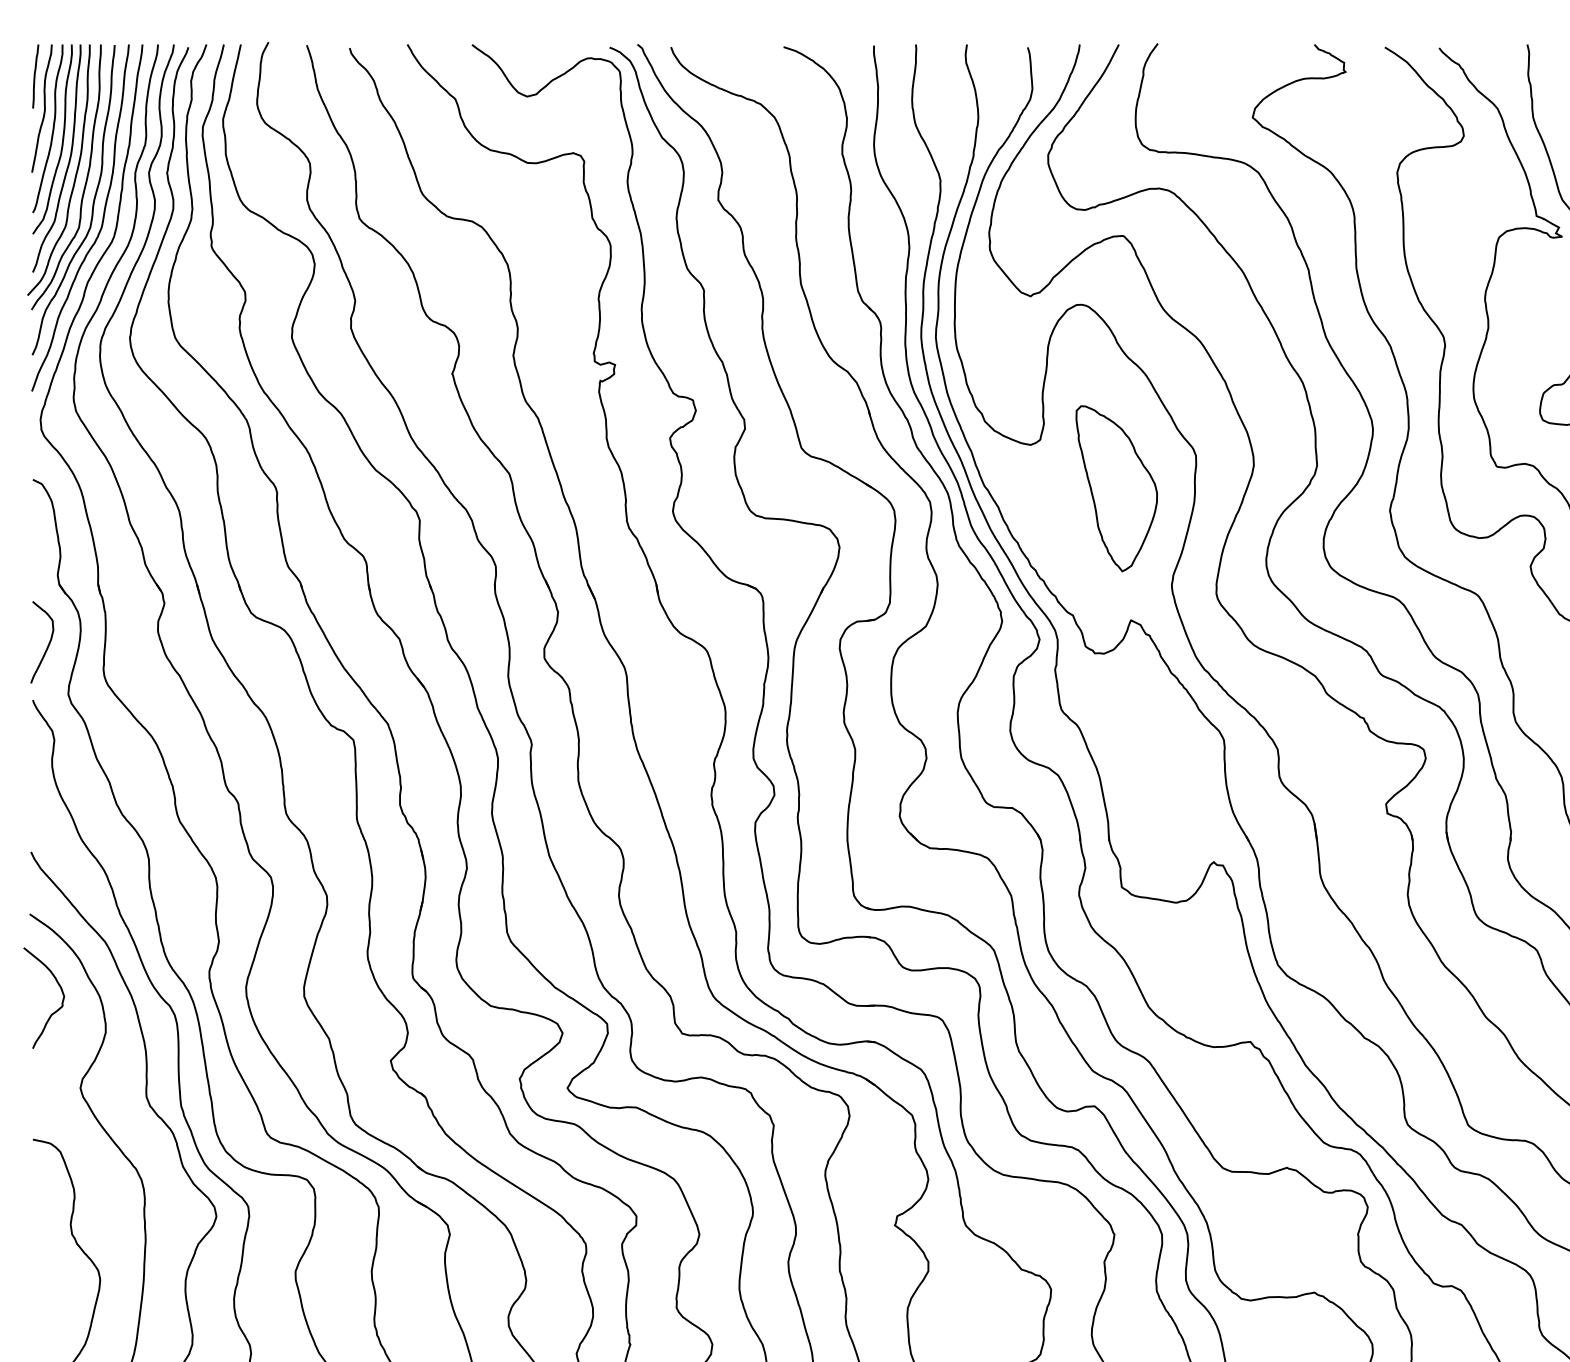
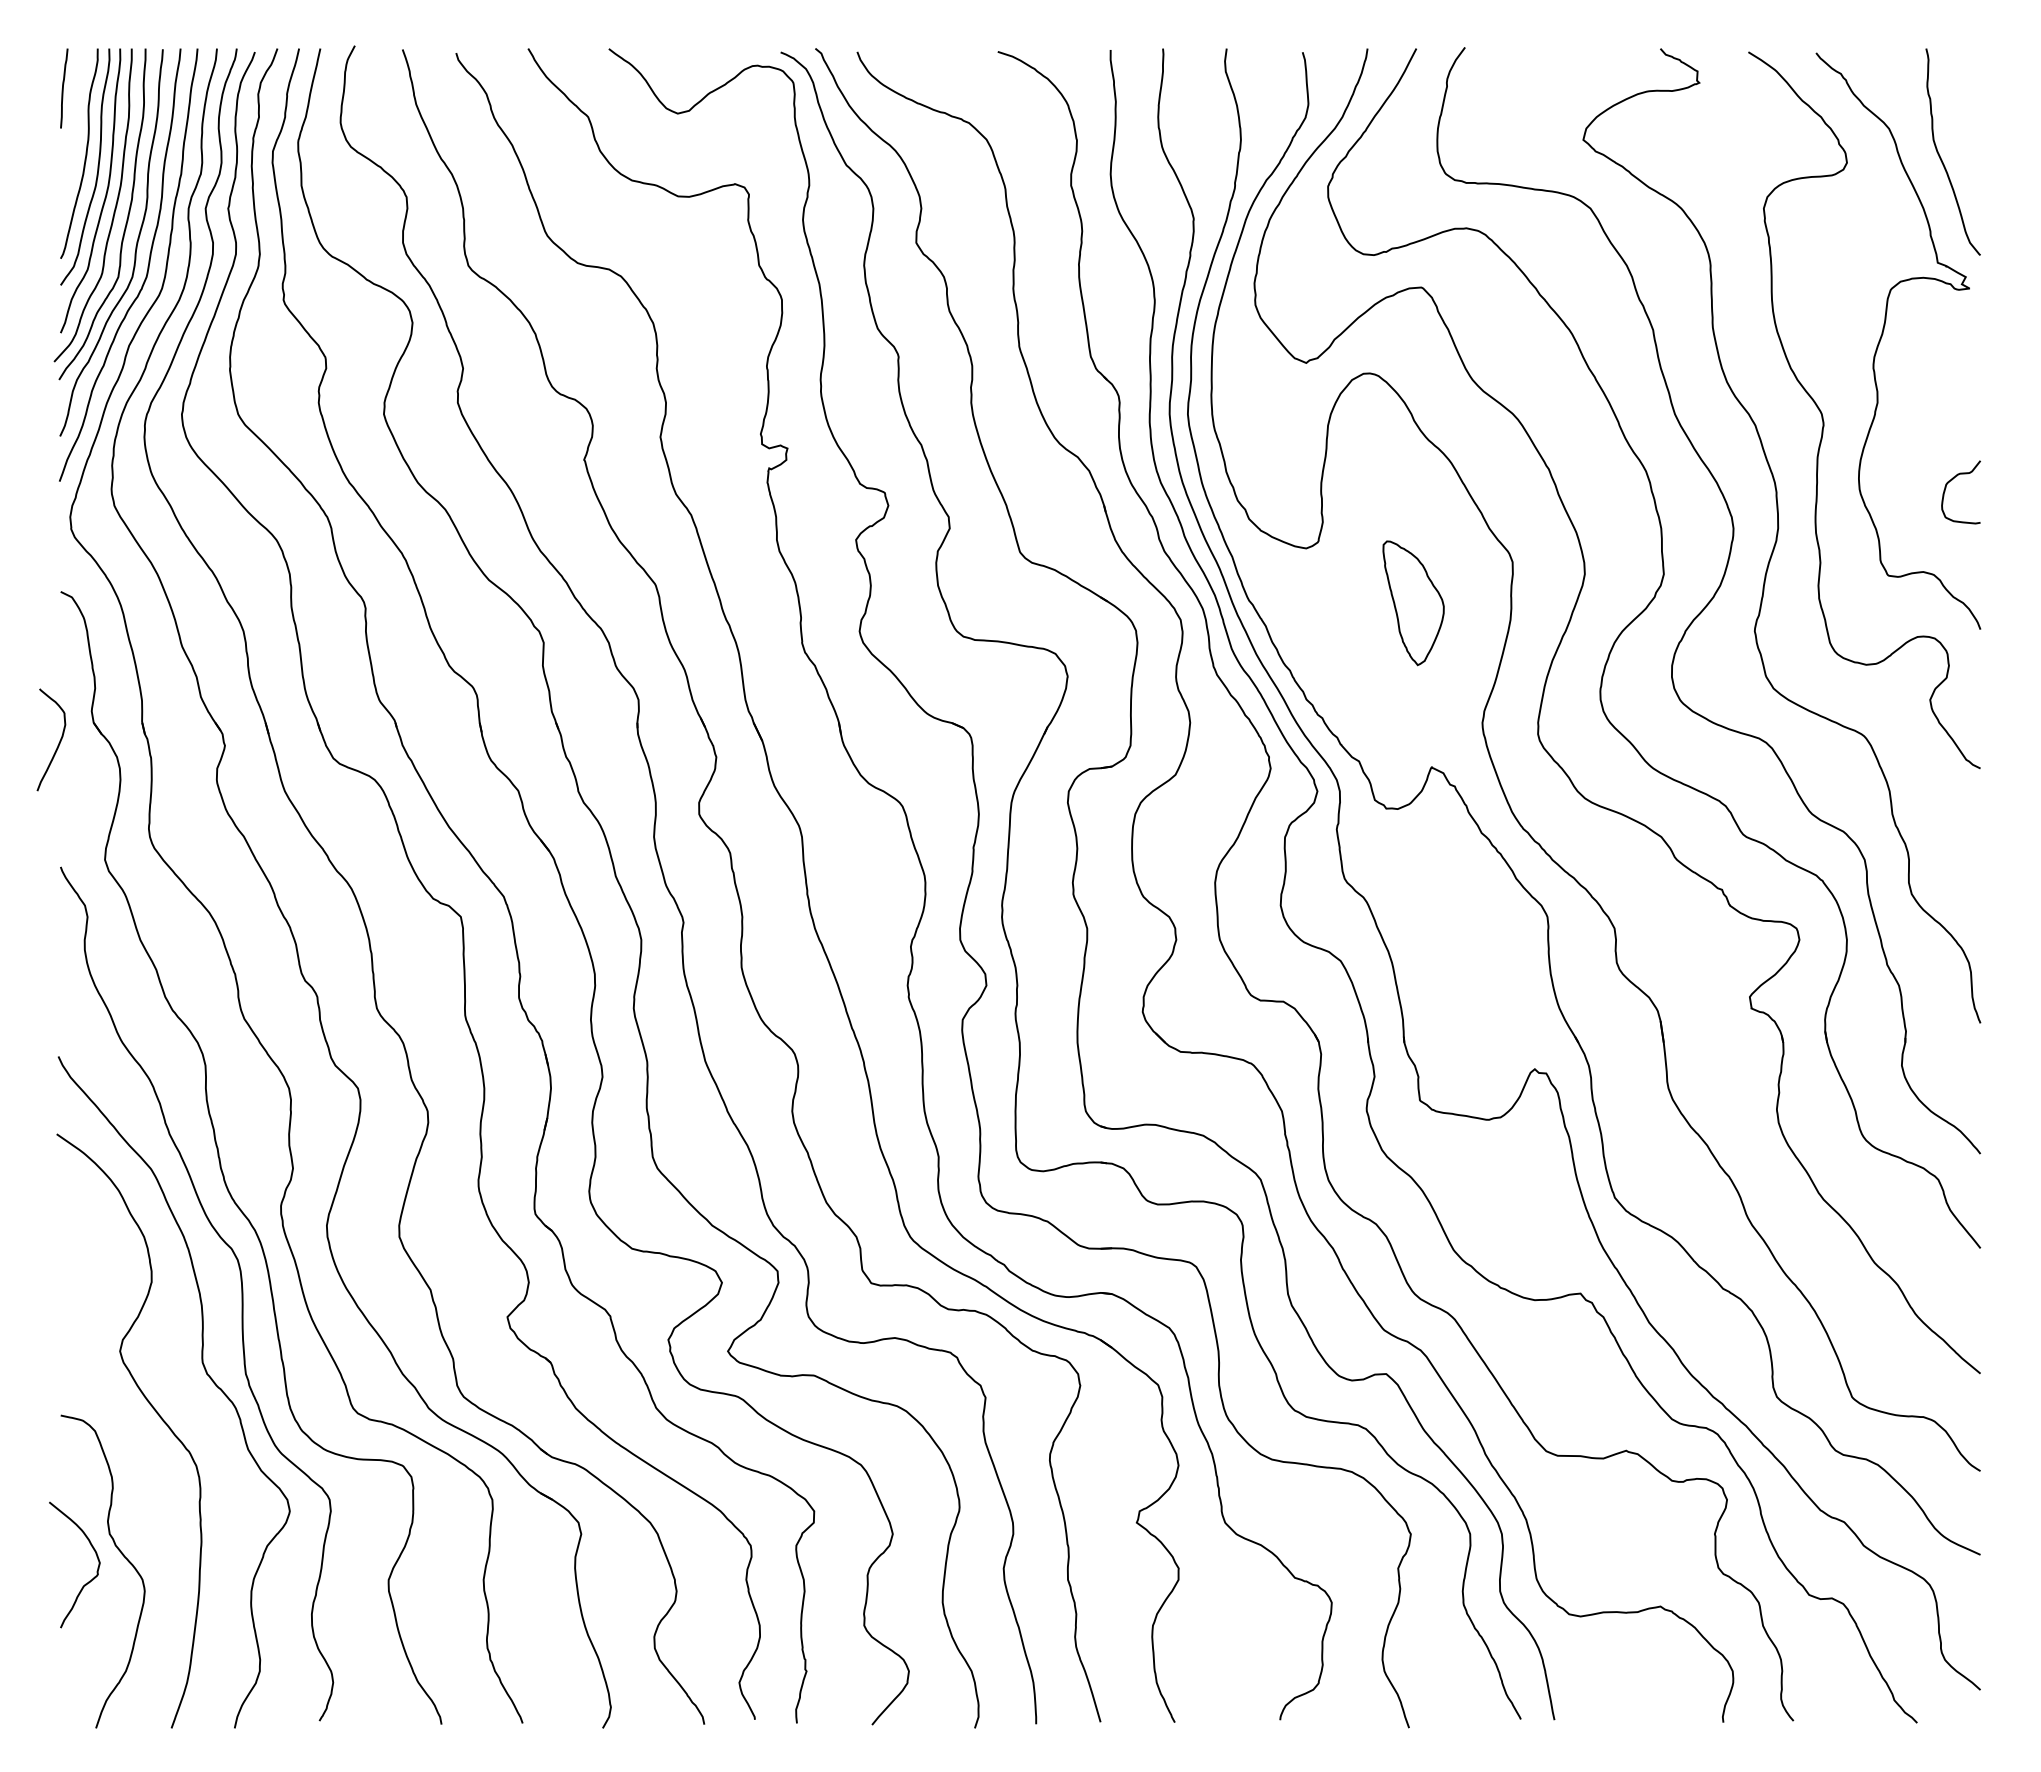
curve: (43, 108) -> (74, 128), removed
part: (1116, 489) -> (1413, 603), size x0.6
curve: (48, 642) -> (59, 740), moved
curve: (55, 1010) -> (89, 1580), moved

